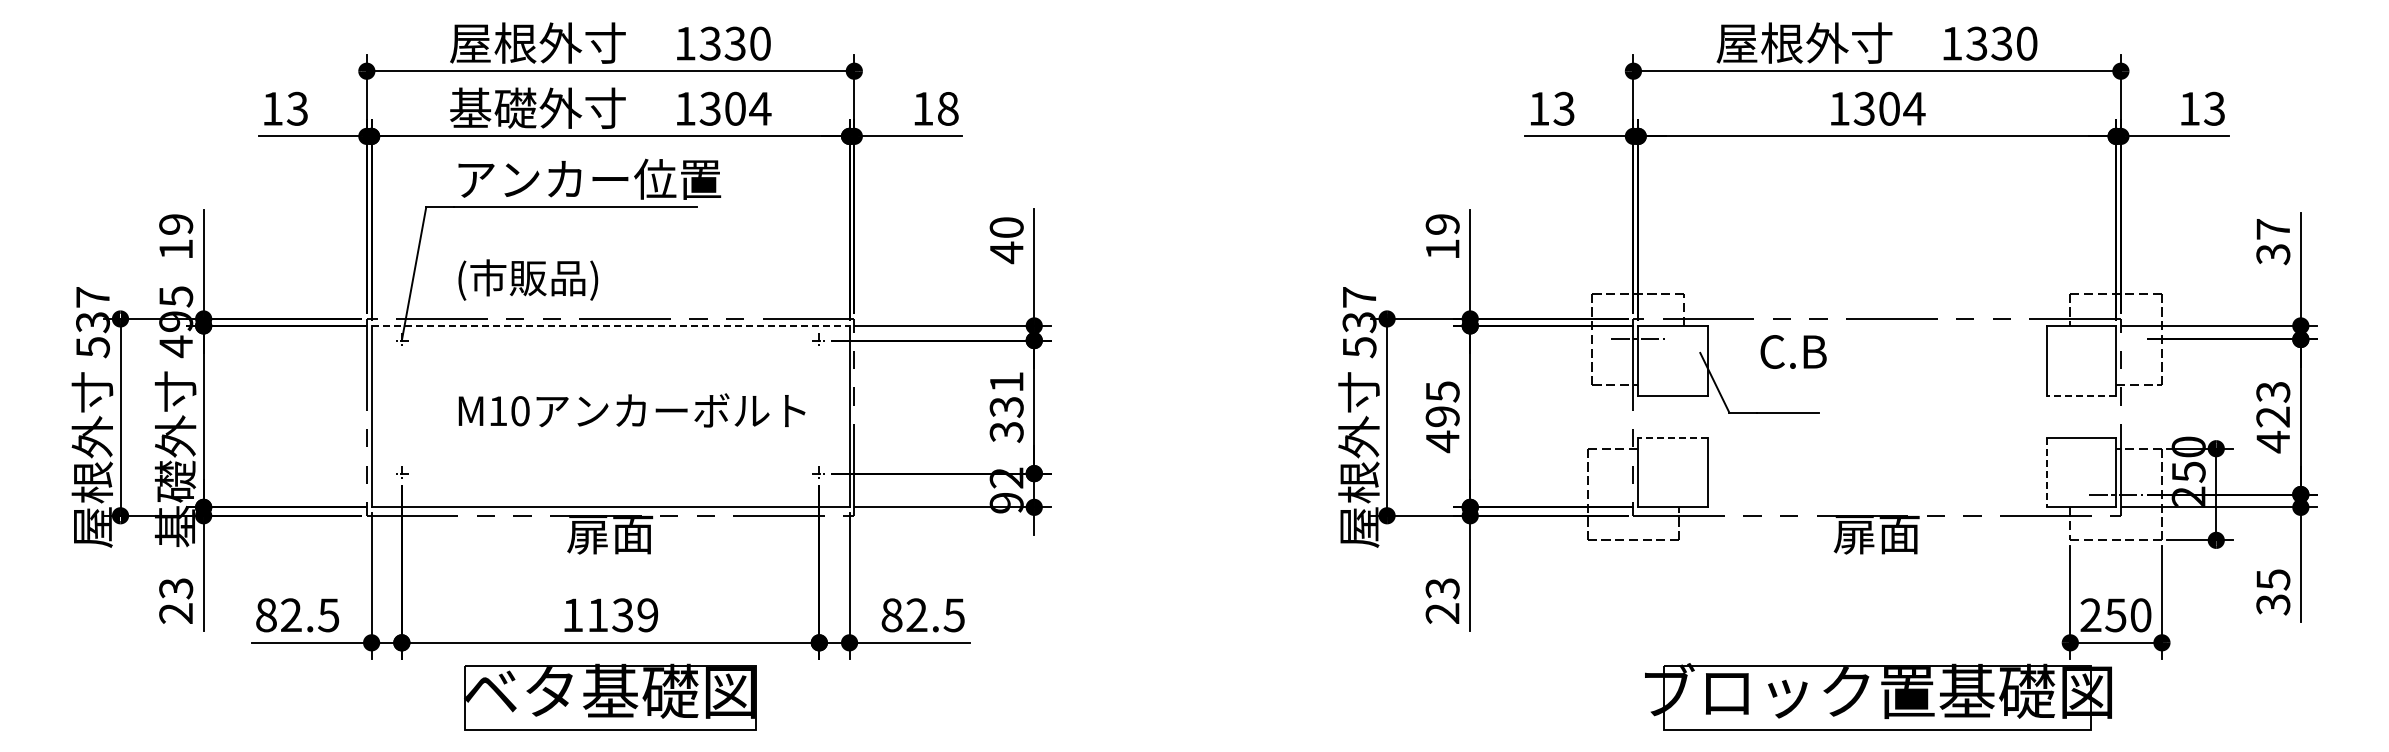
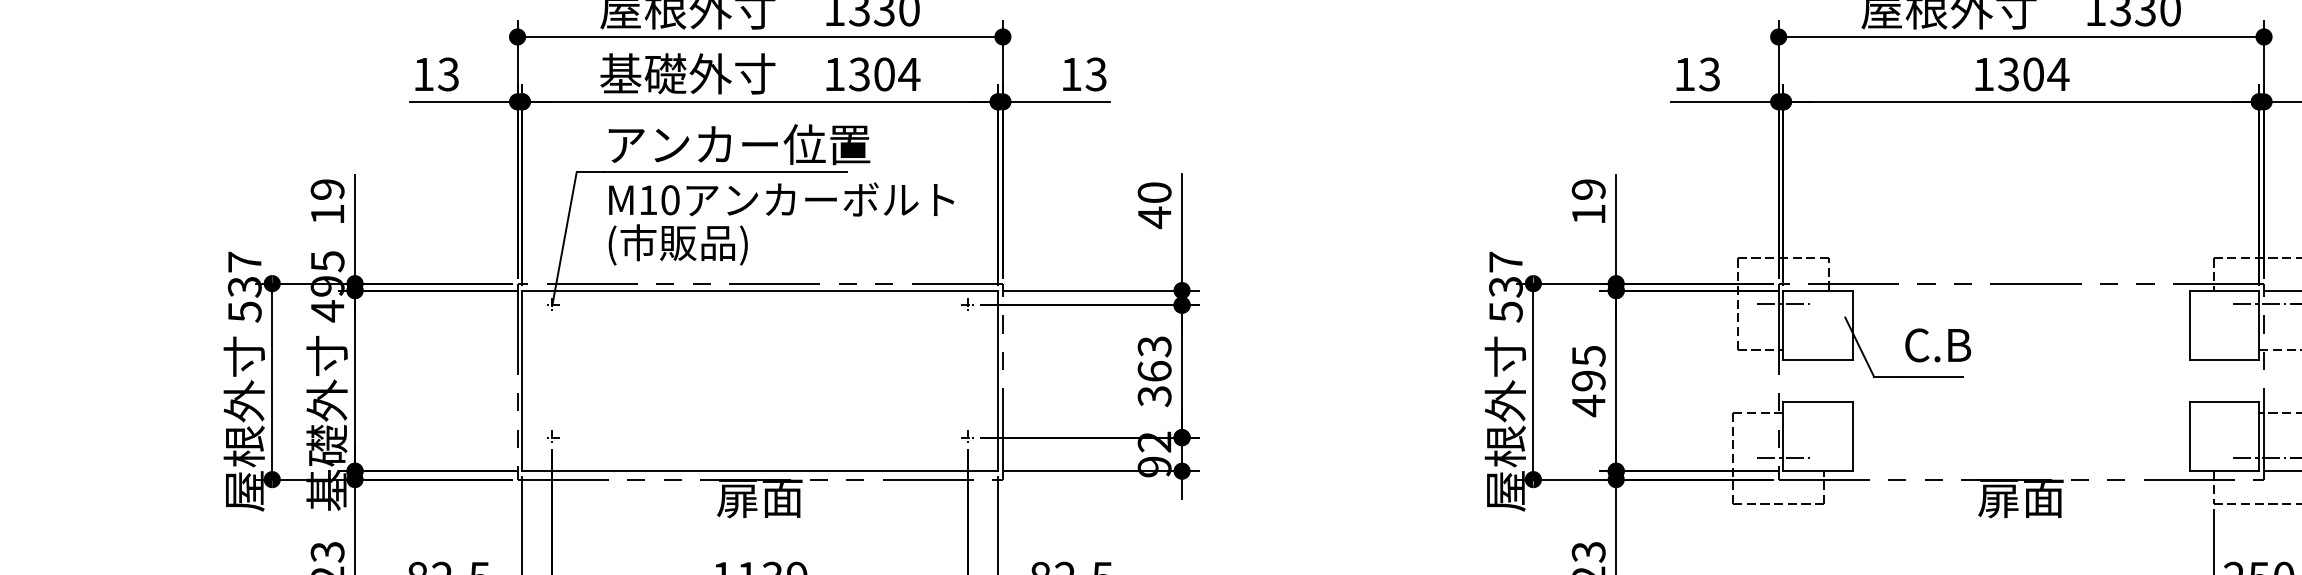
text: (947, 108) -> (1095, 74), 18 -> 13
line: (610, 325) -> (760, 290), dashed -> solid
line: (2115, 339) -> (2258, 304), added
text: (1793, 351) -> (1938, 344), moved
text: (1006, 395) -> (1154, 359), 331 -> 363
line: (2081, 395) -> (2224, 359), dashed -> solid
text: (631, 410) -> (781, 199), moved
line: (1673, 437) -> (1818, 401), dashed -> solid
line: (2046, 472) -> (2189, 436), dashed -> solid
line: (1637, 494) -> (1782, 458), added

